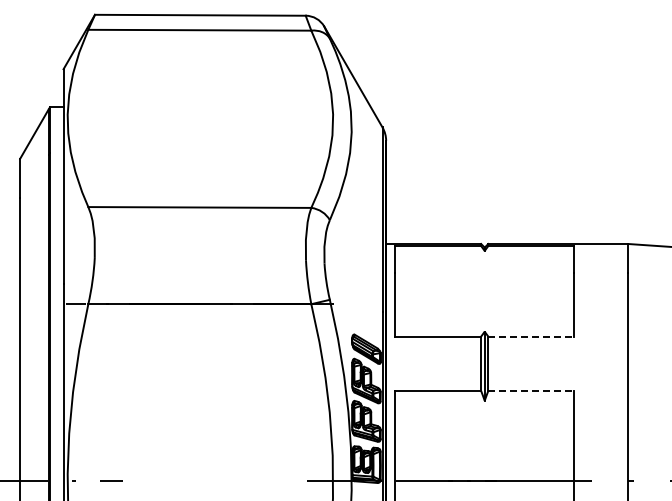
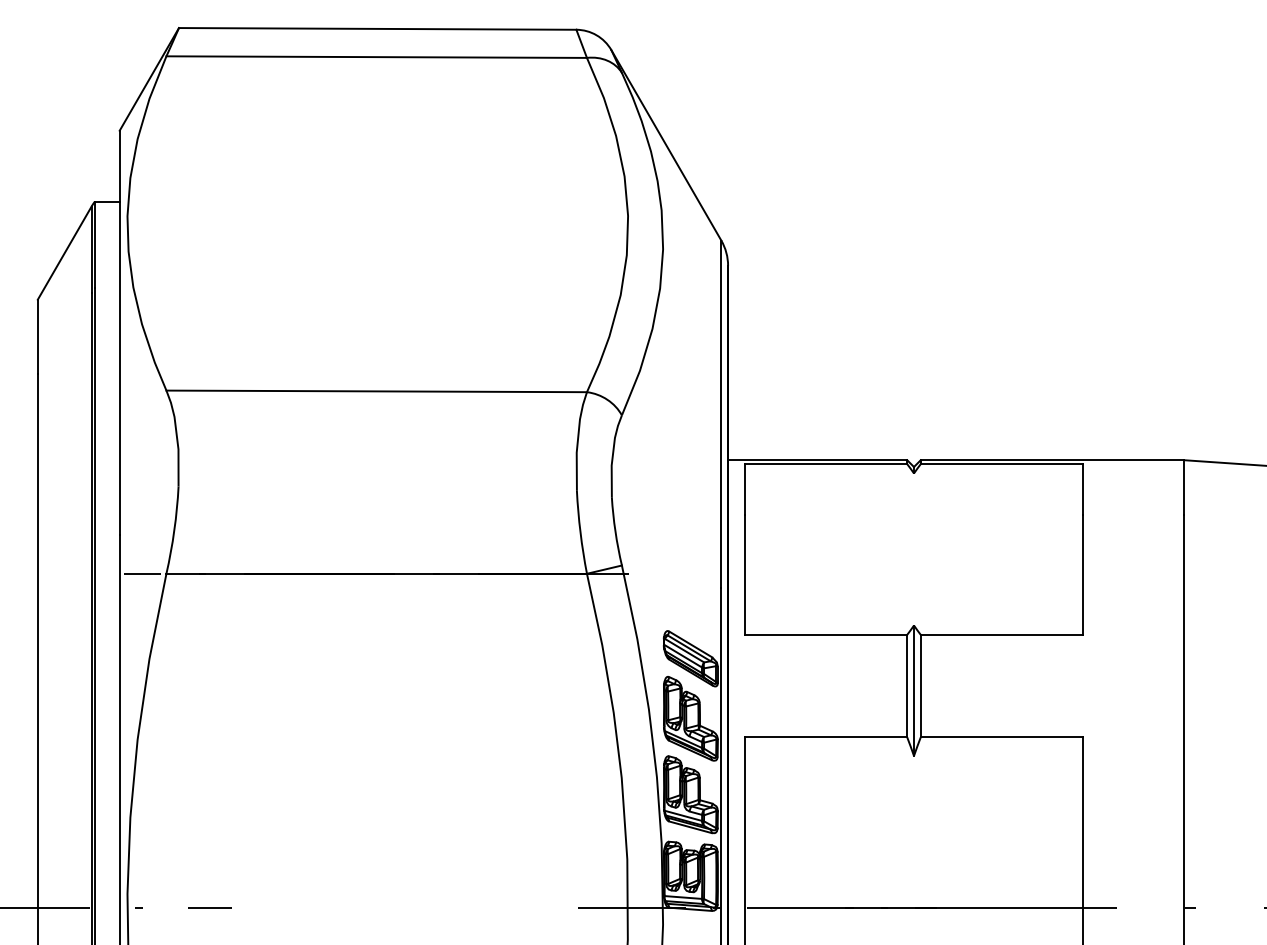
line: (531, 336) -> (1002, 634), dashed -> solid
line: (531, 390) -> (1002, 736), dashed -> solid

